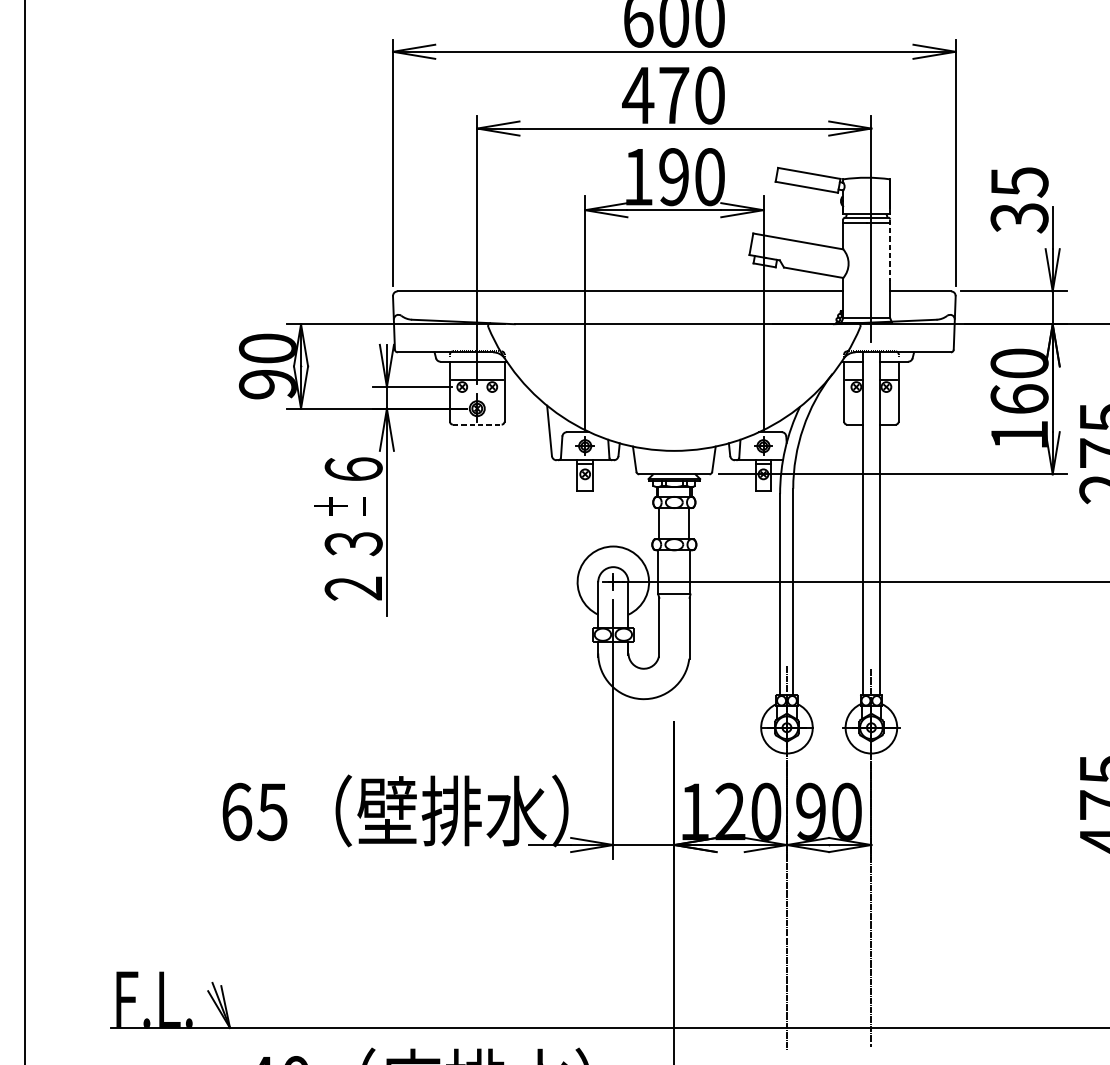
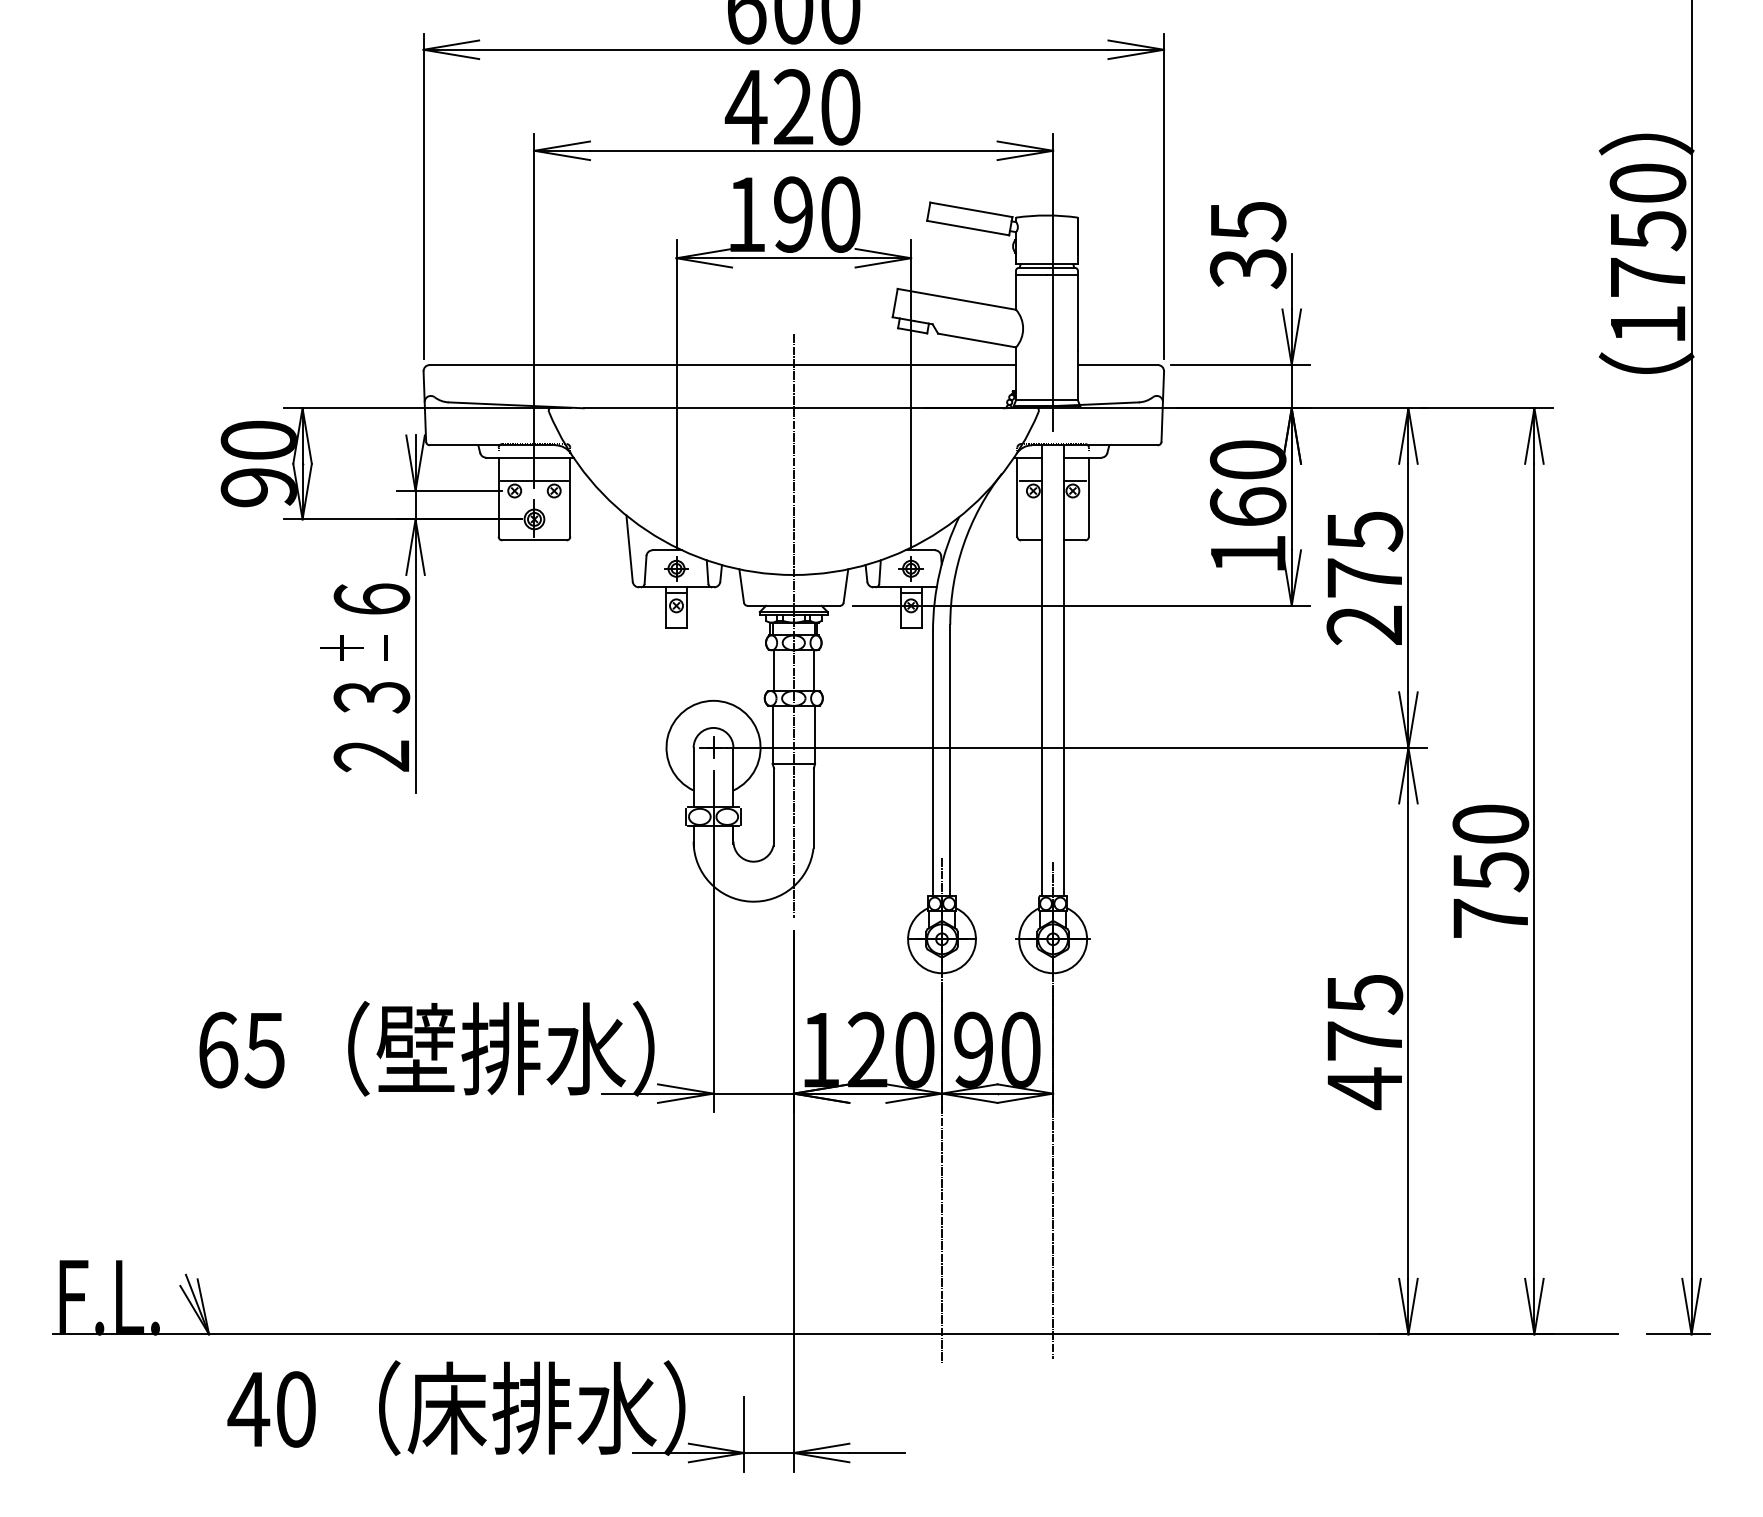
text: (674, 94) -> (793, 106), 470 -> 420
line: (889, 250) -> (1077, 311), dashed -> solid
line: (477, 424) -> (534, 540), dashed -> solid
line: (674, 490) -> (793, 626), added

